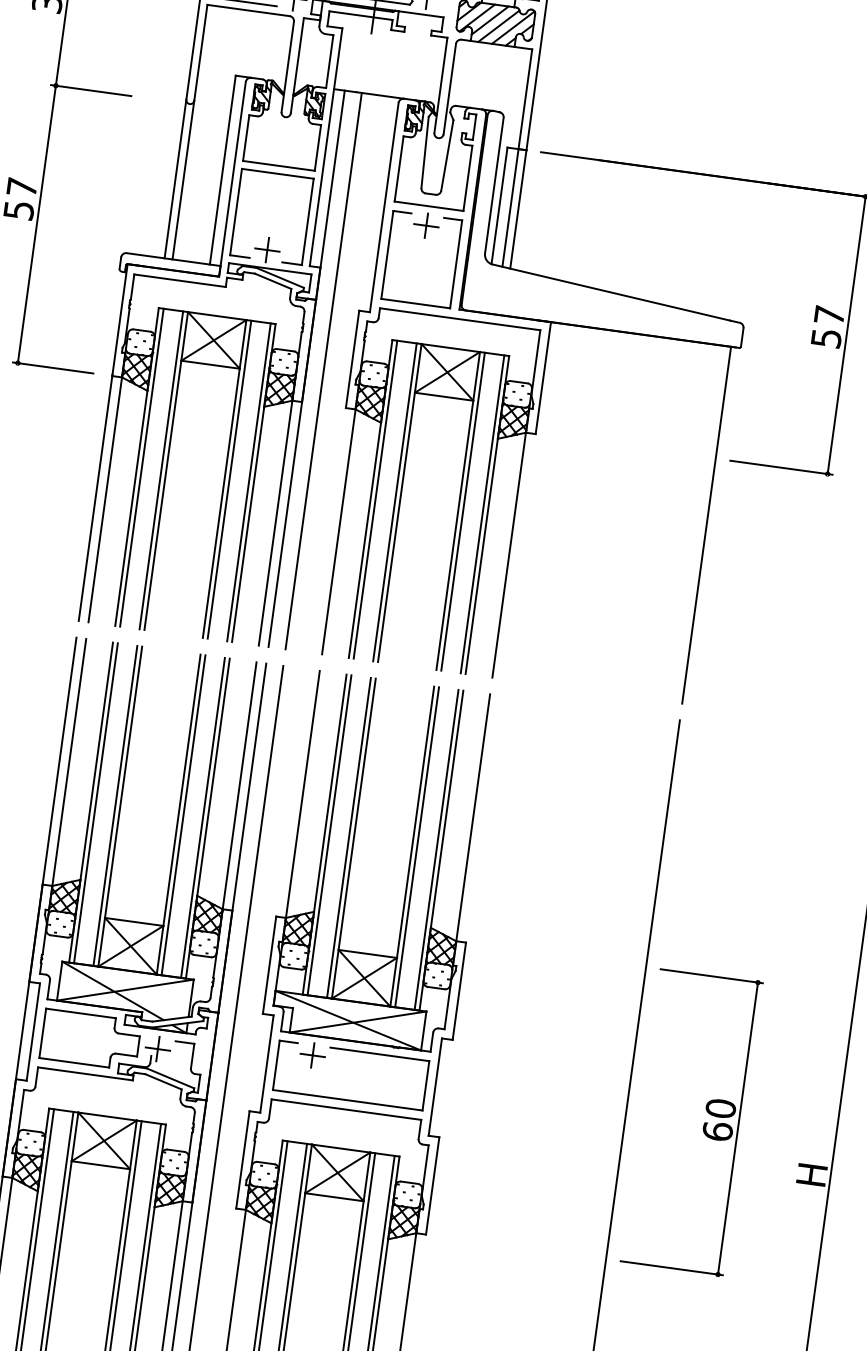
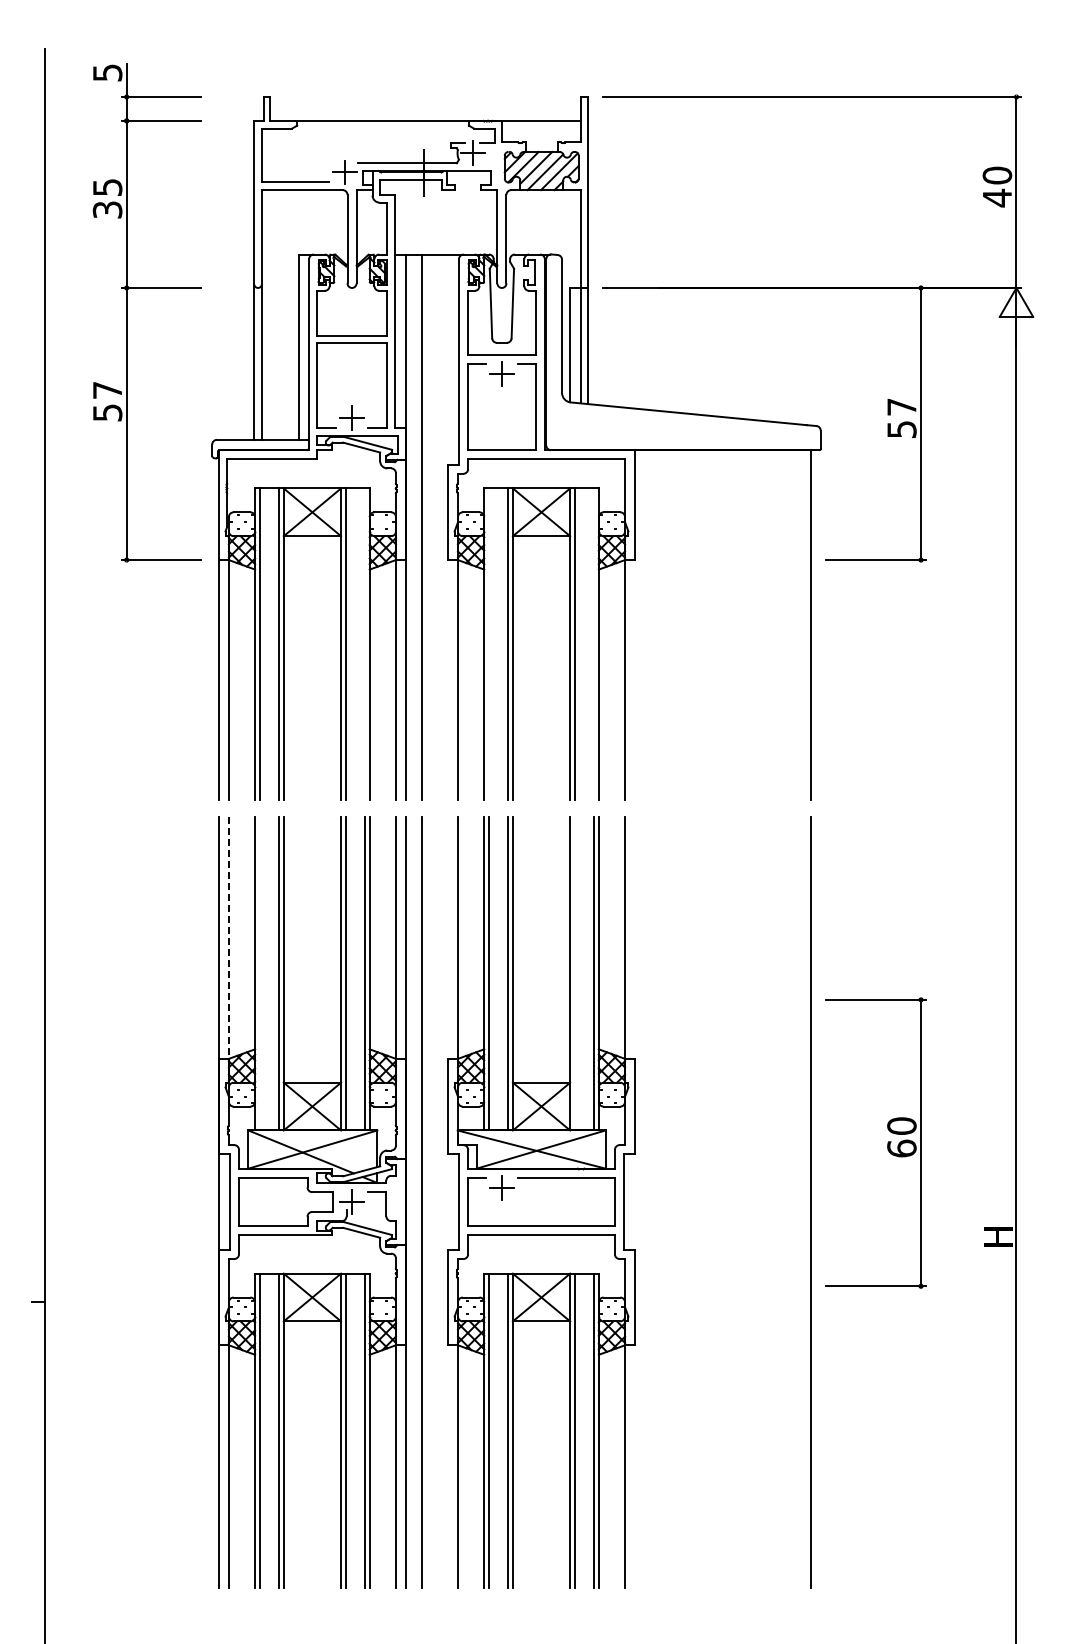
line: (248, 482) -> (364, 644), removed
line: (375, 499) -> (489, 644), removed
line: (482, 514) -> (594, 644), removed
line: (68, 764) -> (228, 939), solid -> dashed
line: (95, 803) -> (259, 973), removed
line: (416, 847) -> (574, 973), removed
part: (703, 1123) -> (887, 1142), moved

